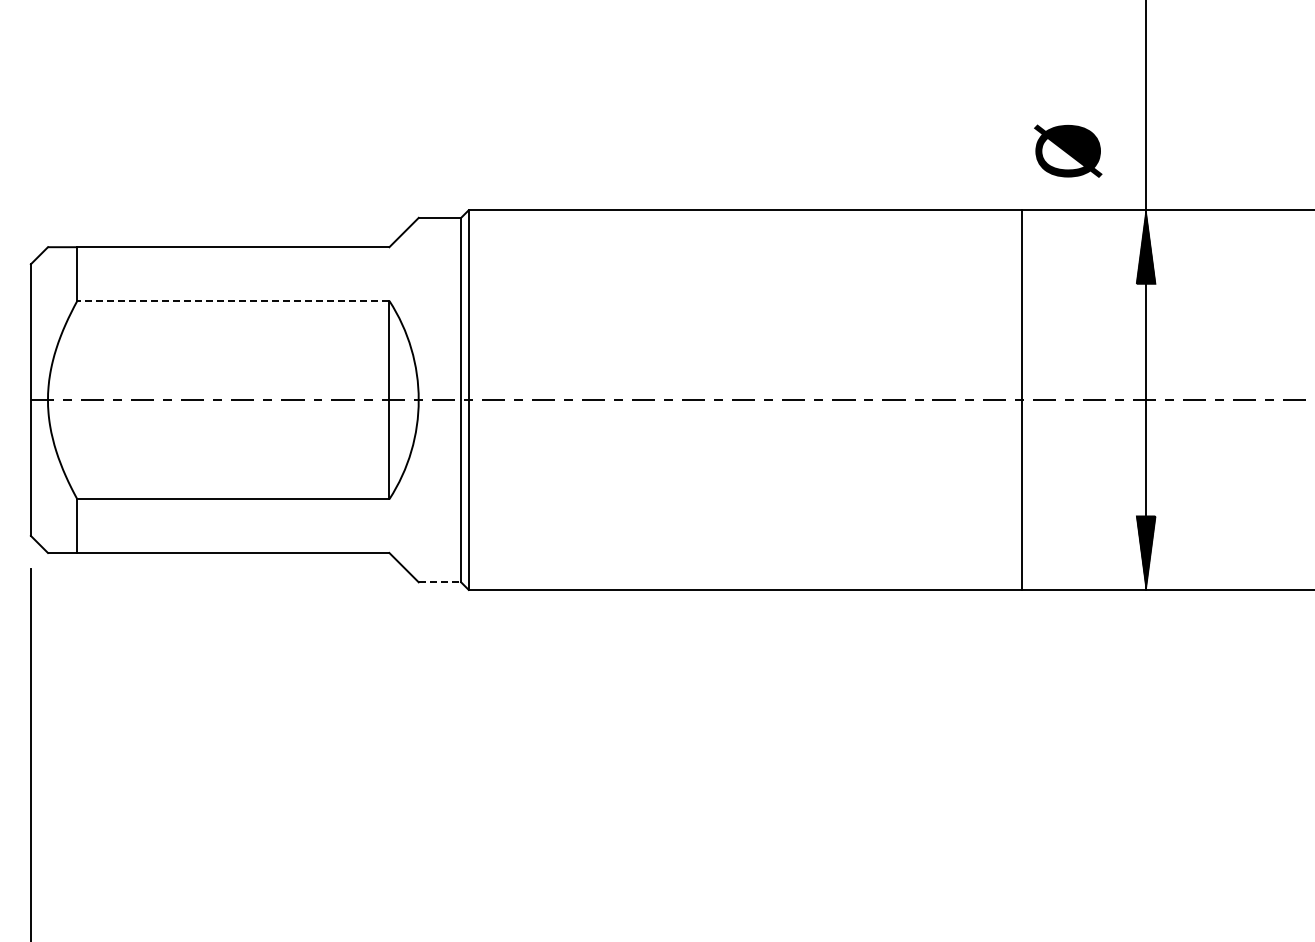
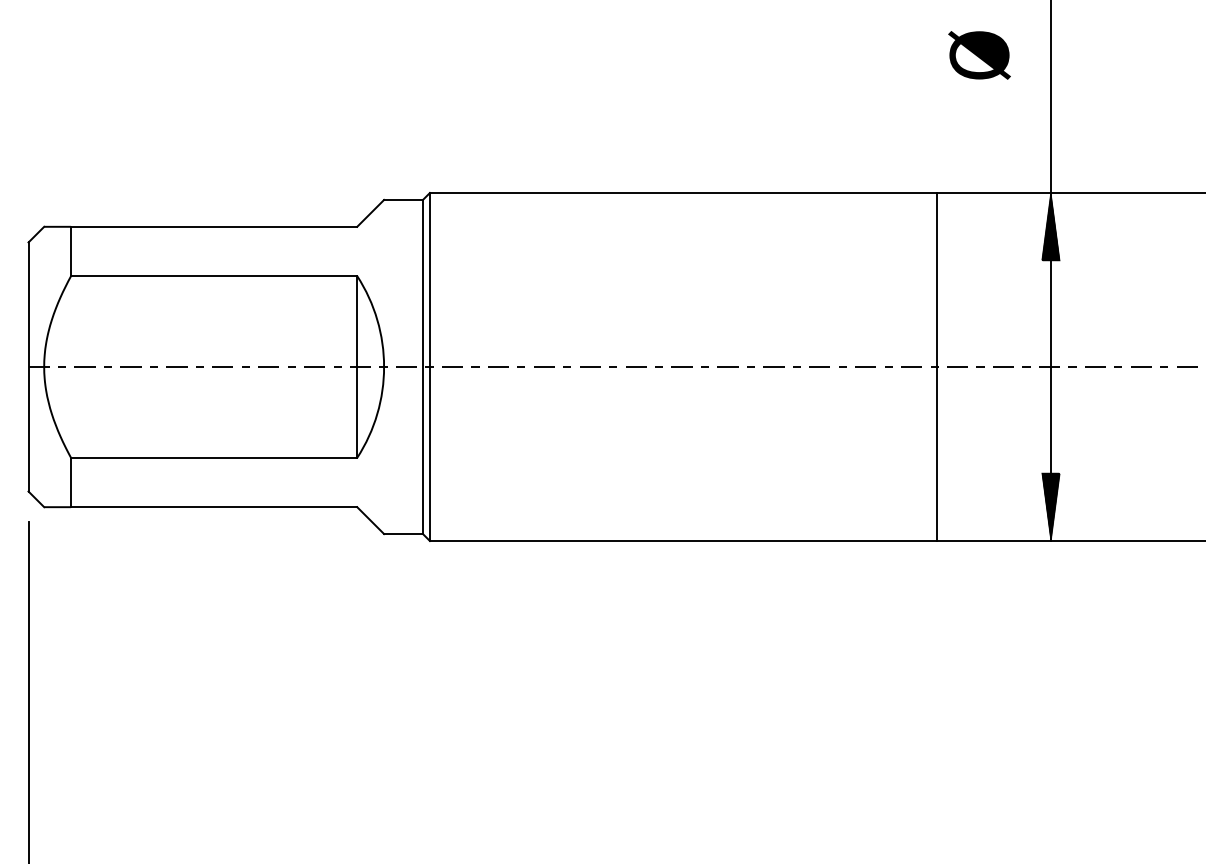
text: (1068, 150) -> (979, 54), moved
line: (232, 300) -> (213, 275), dashed -> solid
line: (440, 582) -> (404, 534), dashed -> solid

